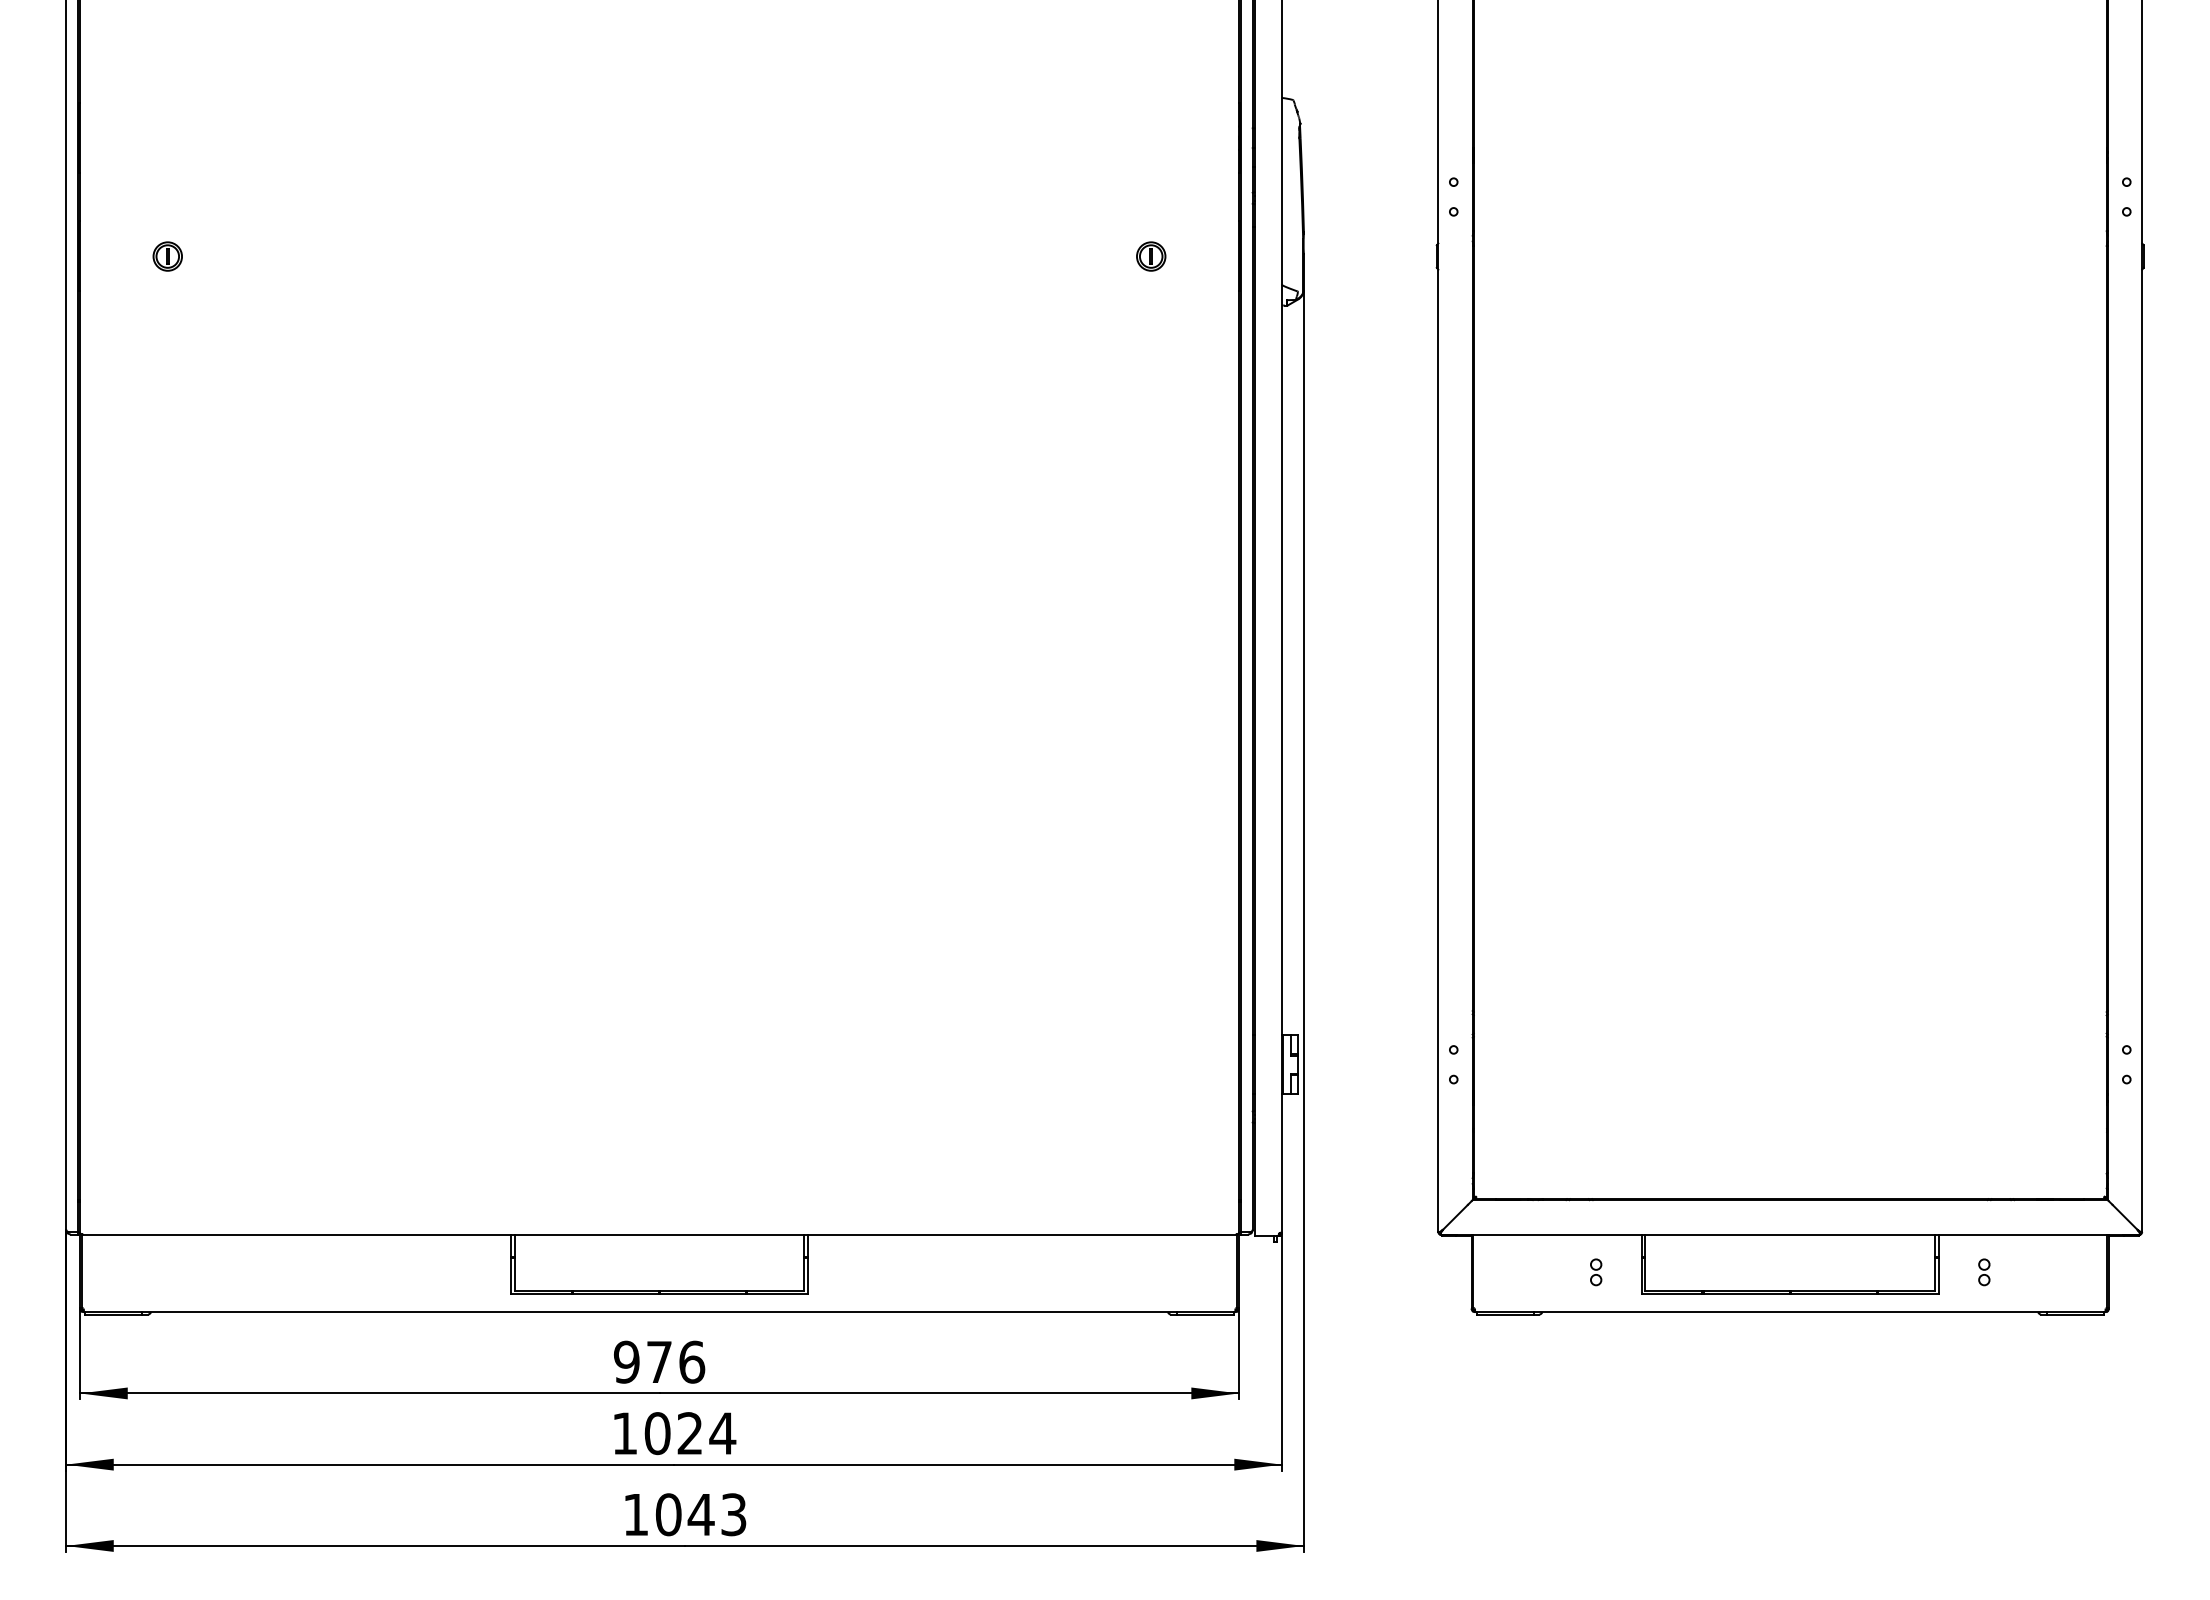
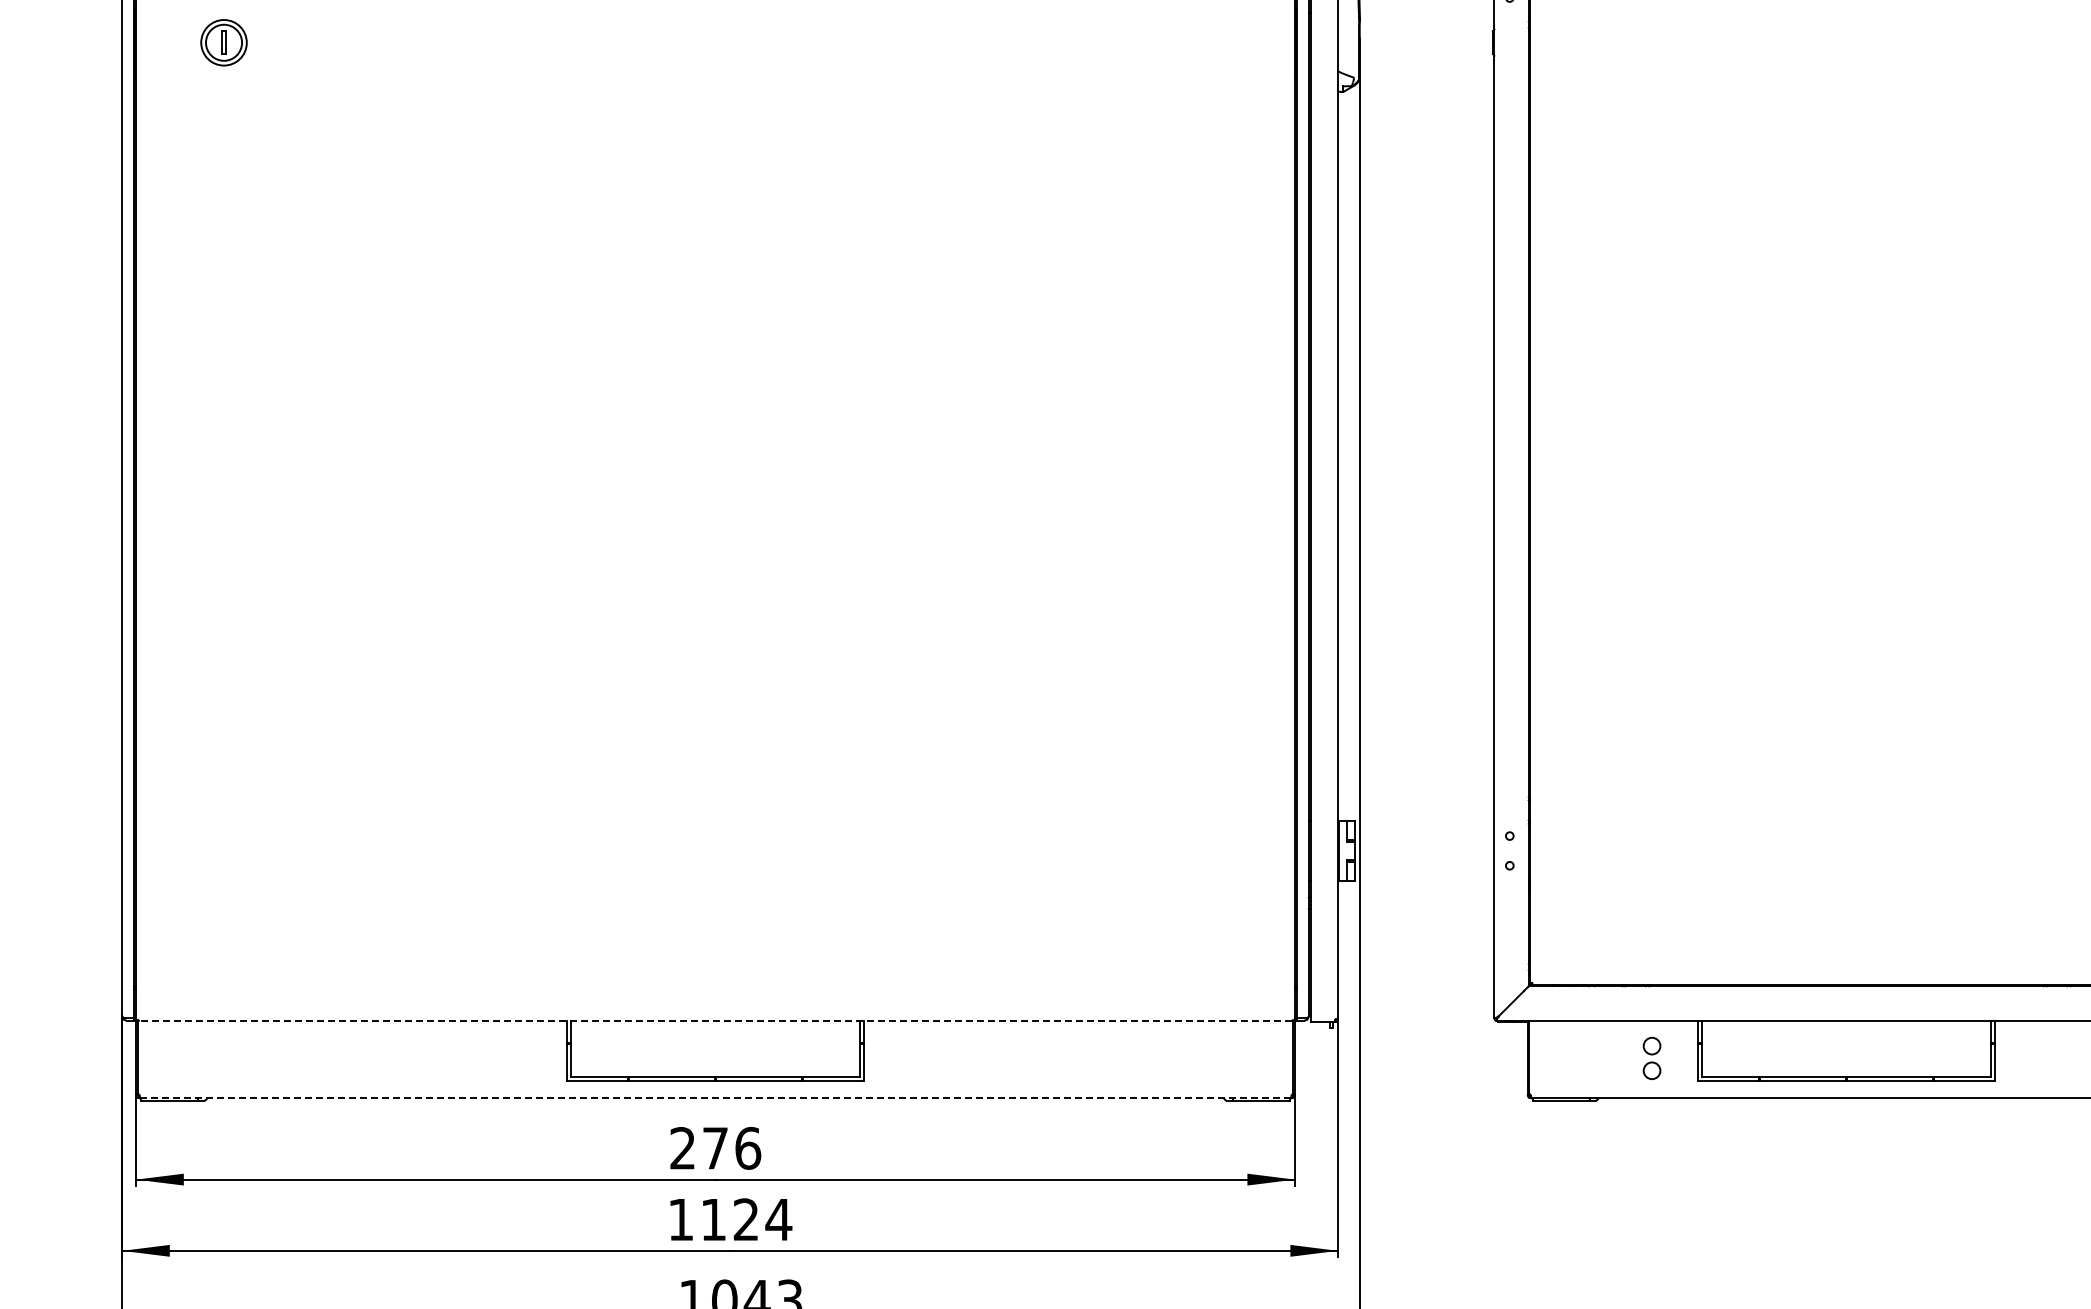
part: (167, 256) -> (223, 42), size x1.6
part: (1151, 256) -> (1207, 42), removed
line: (659, 1234) -> (715, 1020), solid -> dashed
part: (1596, 1272) -> (1652, 1058), size x1.6
part: (1984, 1272) -> (2040, 1058), removed
line: (659, 1312) -> (715, 1098), solid -> dashed
text: (626, 1361) -> (682, 1147), 976 -> 276
text: (657, 1433) -> (713, 1219), 1024 -> 1124

